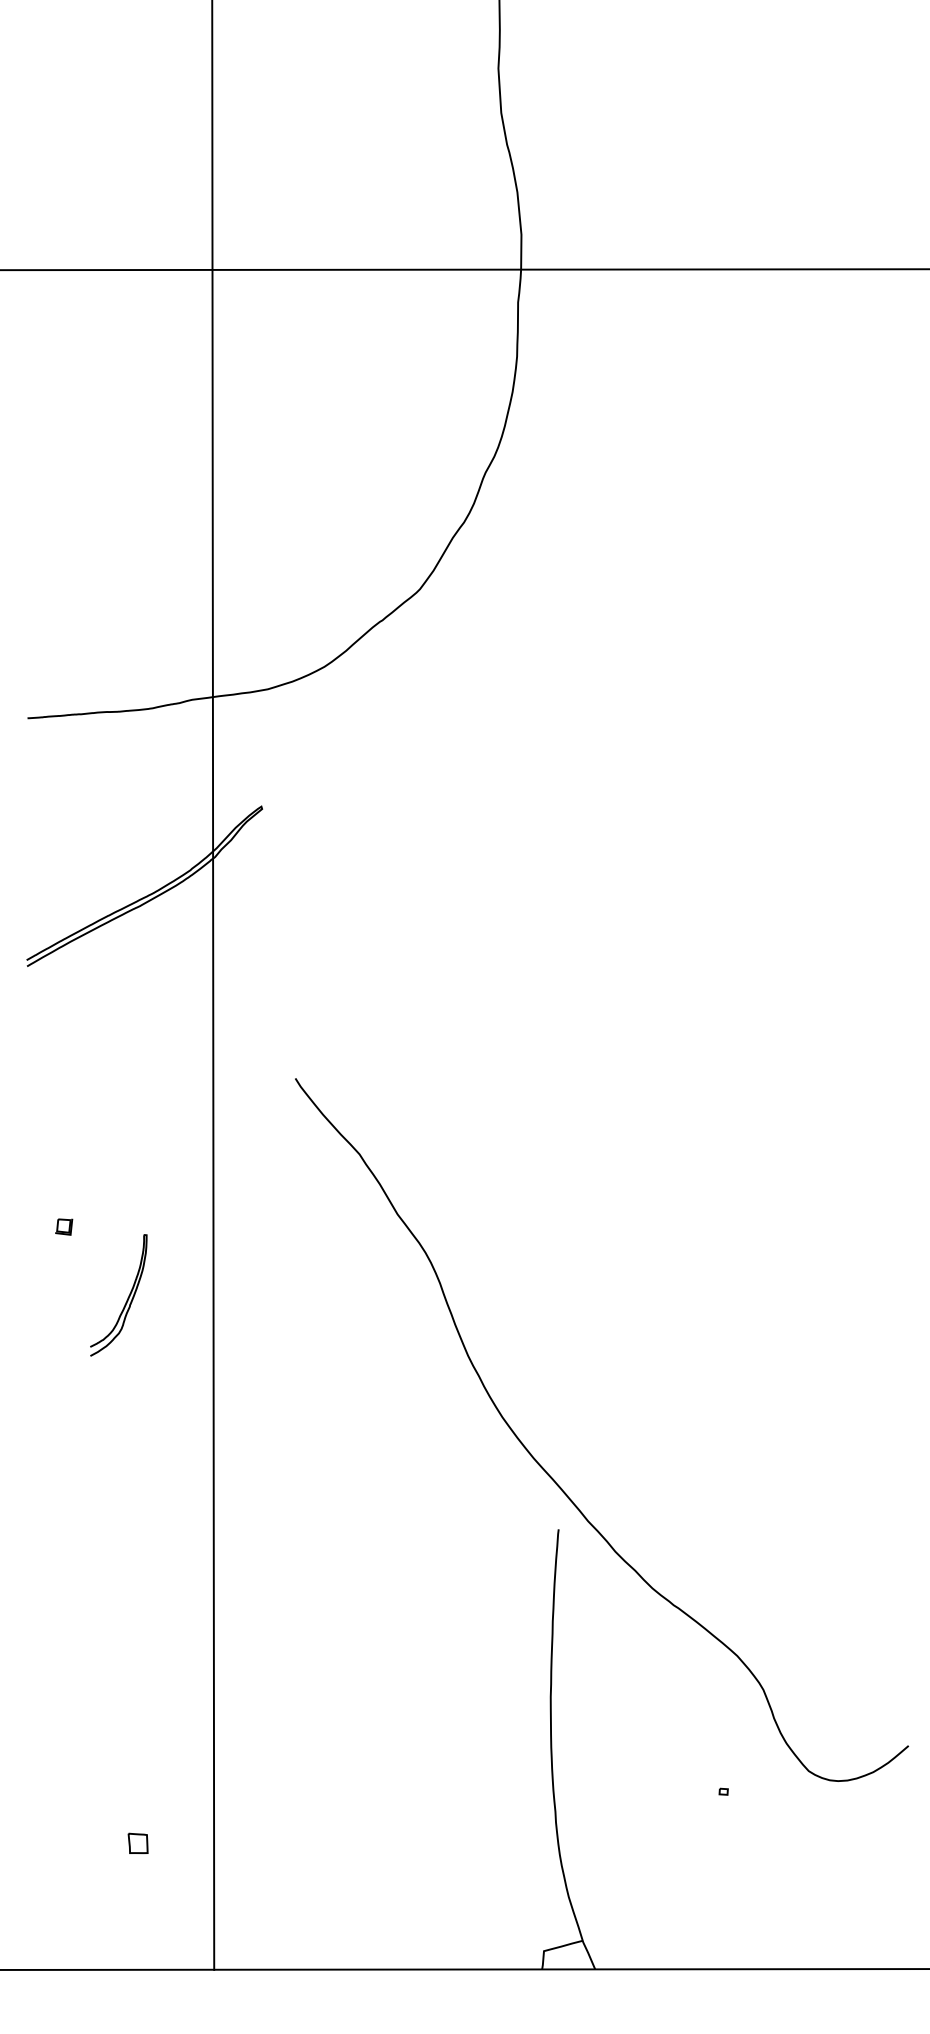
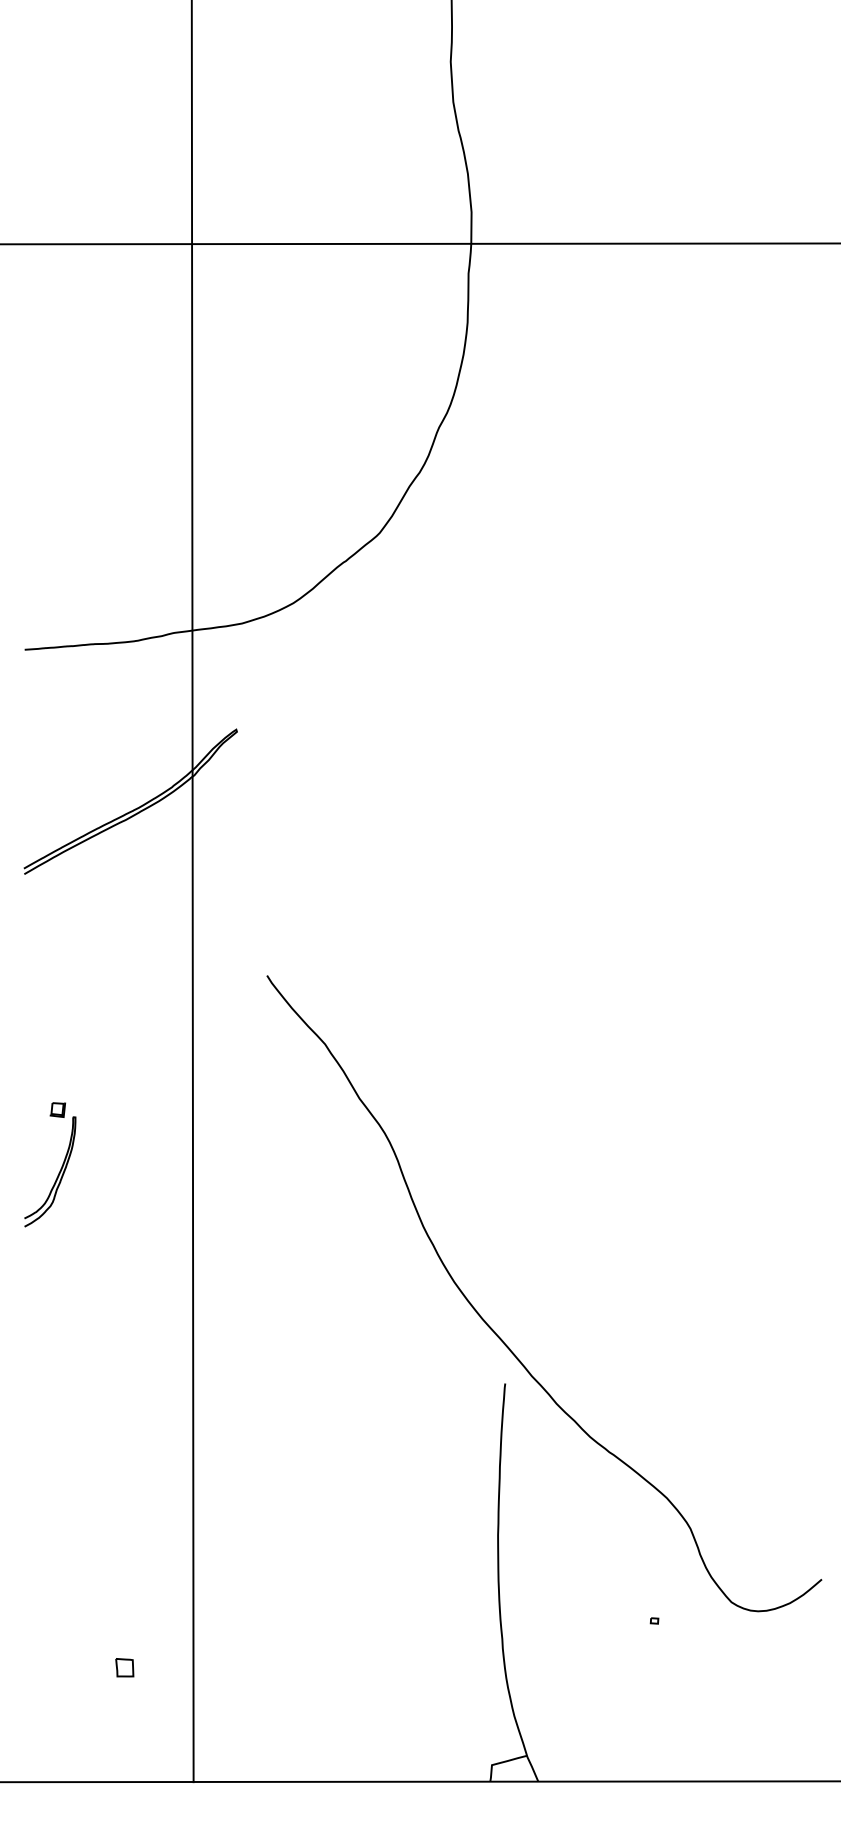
curve: (126, 1299) -> (57, 1175), moved

